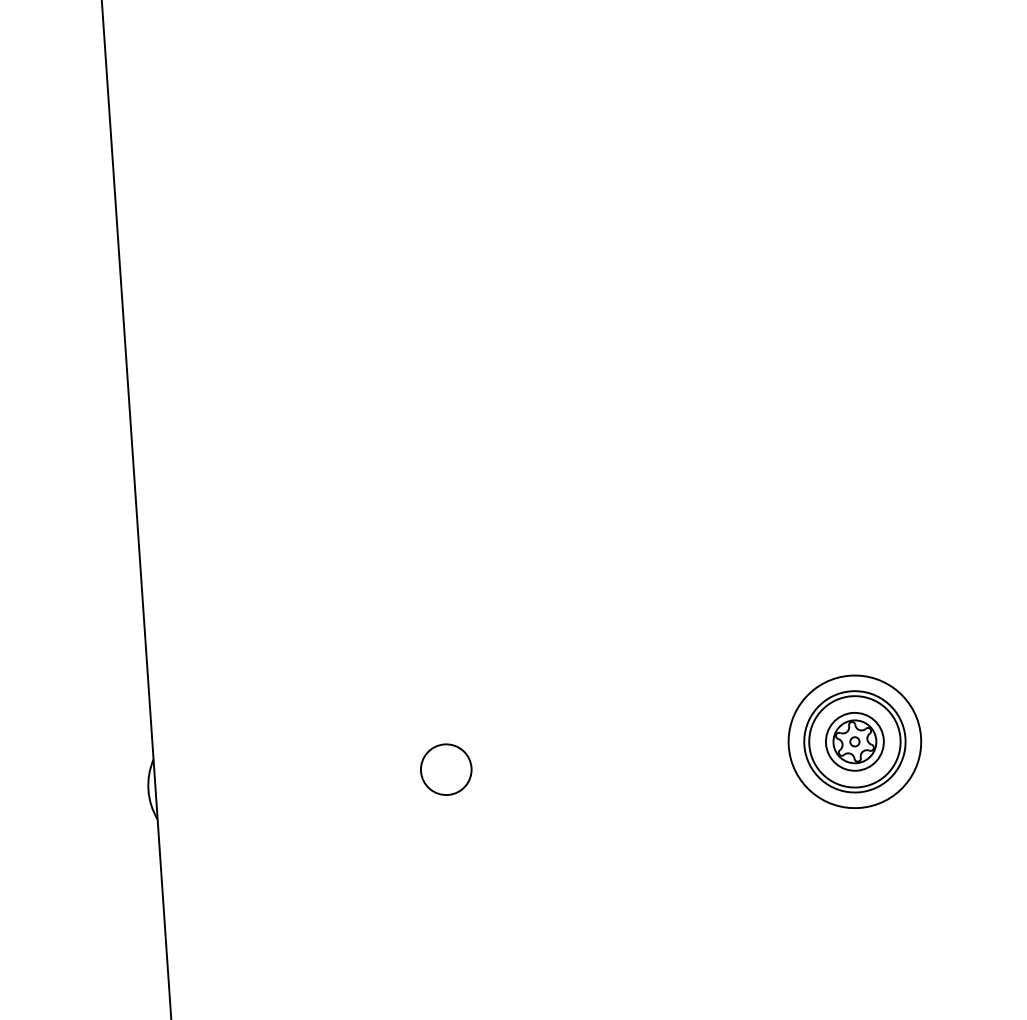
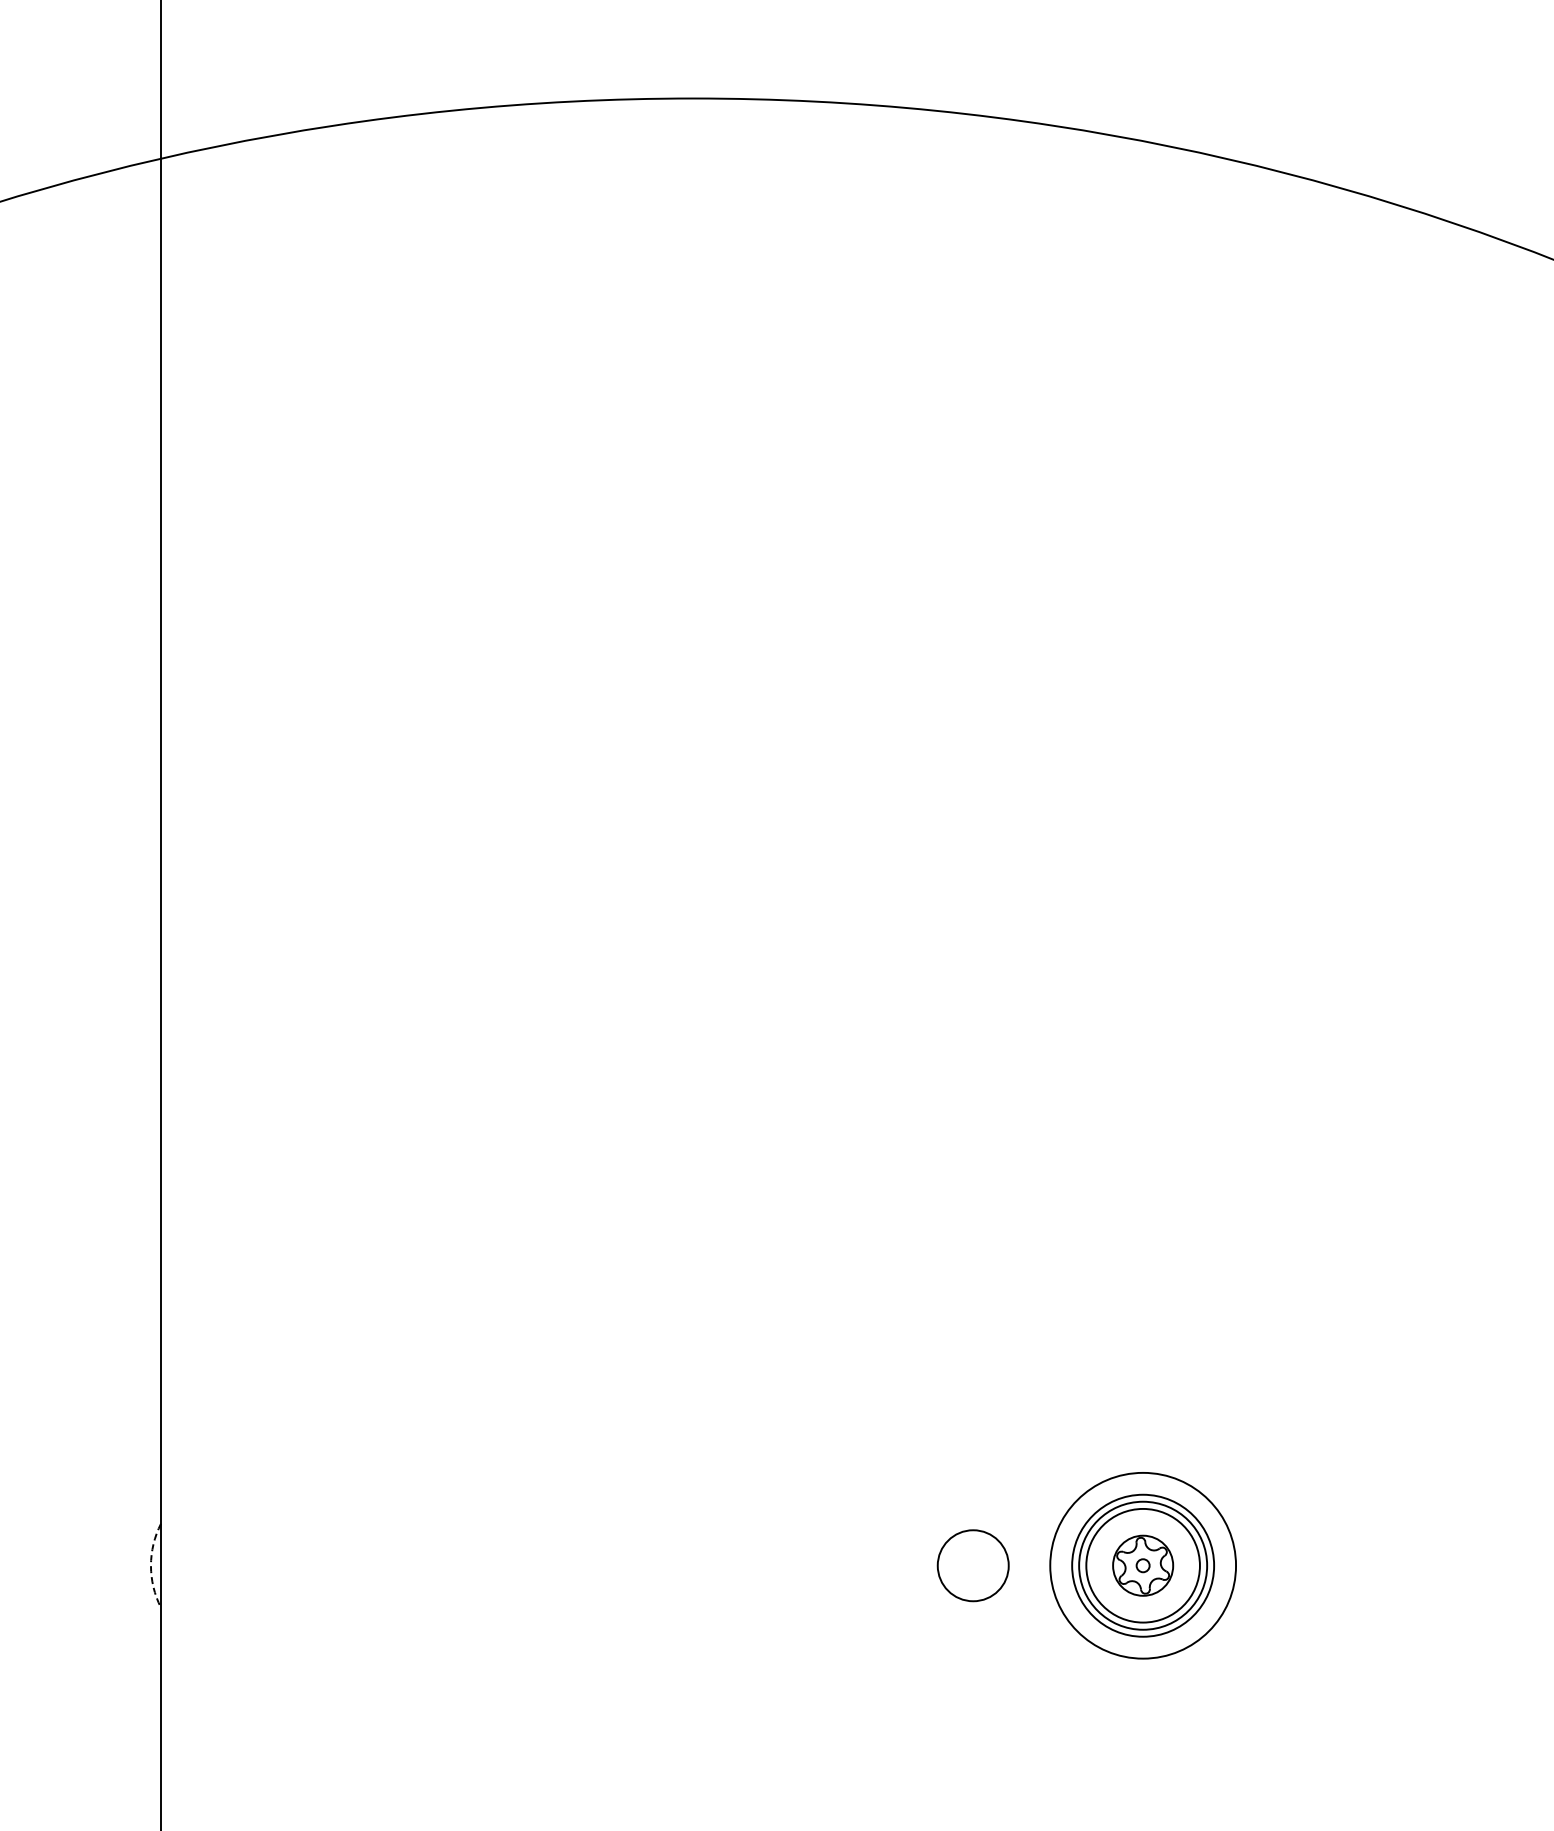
circle: (854, 741) -> (1142, 1565), size x1.4
circle: (445, 769) -> (972, 1565), moved
arc: (148, 789) -> (150, 1565), solid -> dashed

